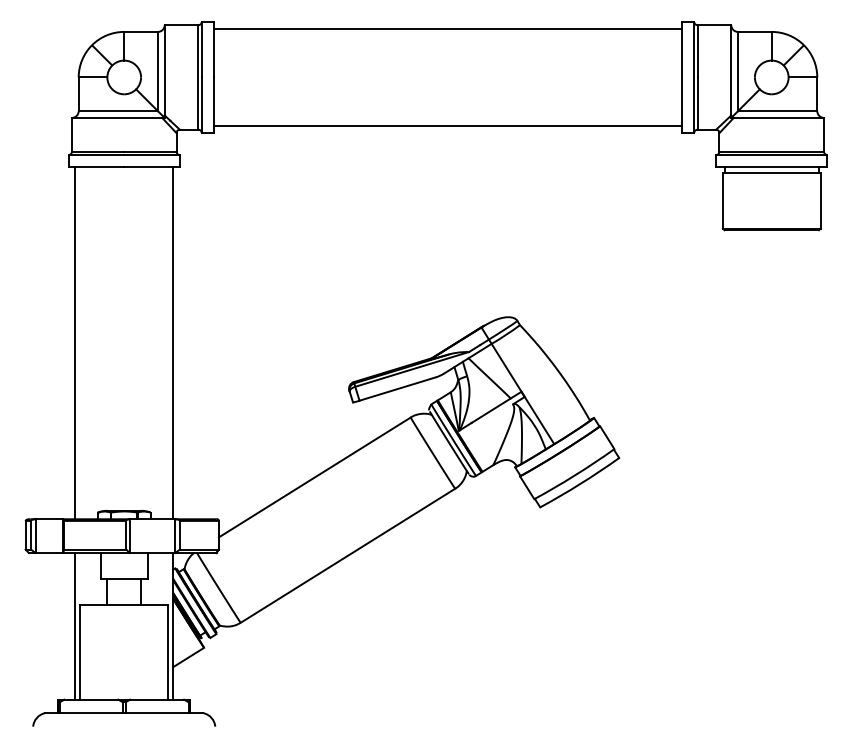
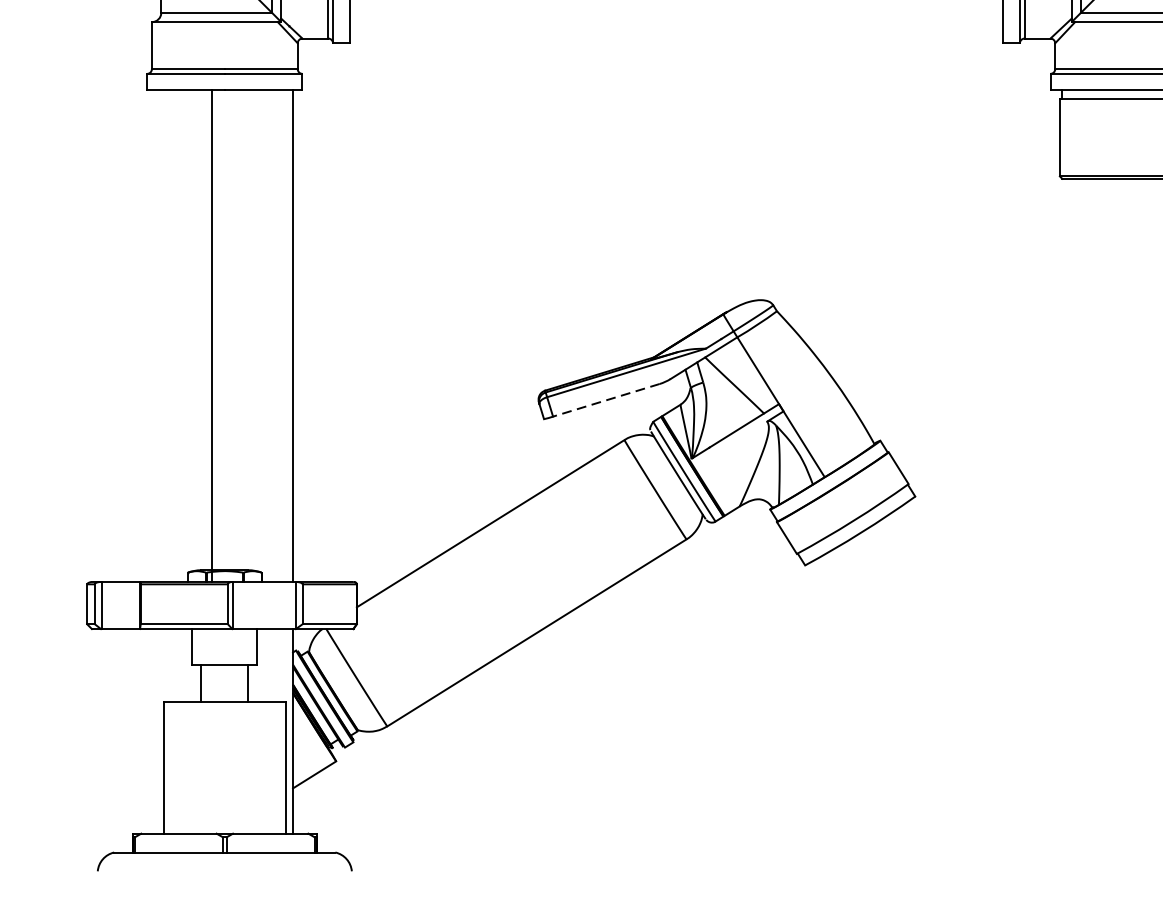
line: (447, 126) -> (675, 34), removed
line: (75, 342) -> (212, 335), moved
line: (397, 389) -> (606, 400), solid -> dashed
line: (75, 625) -> (156, 730), removed

